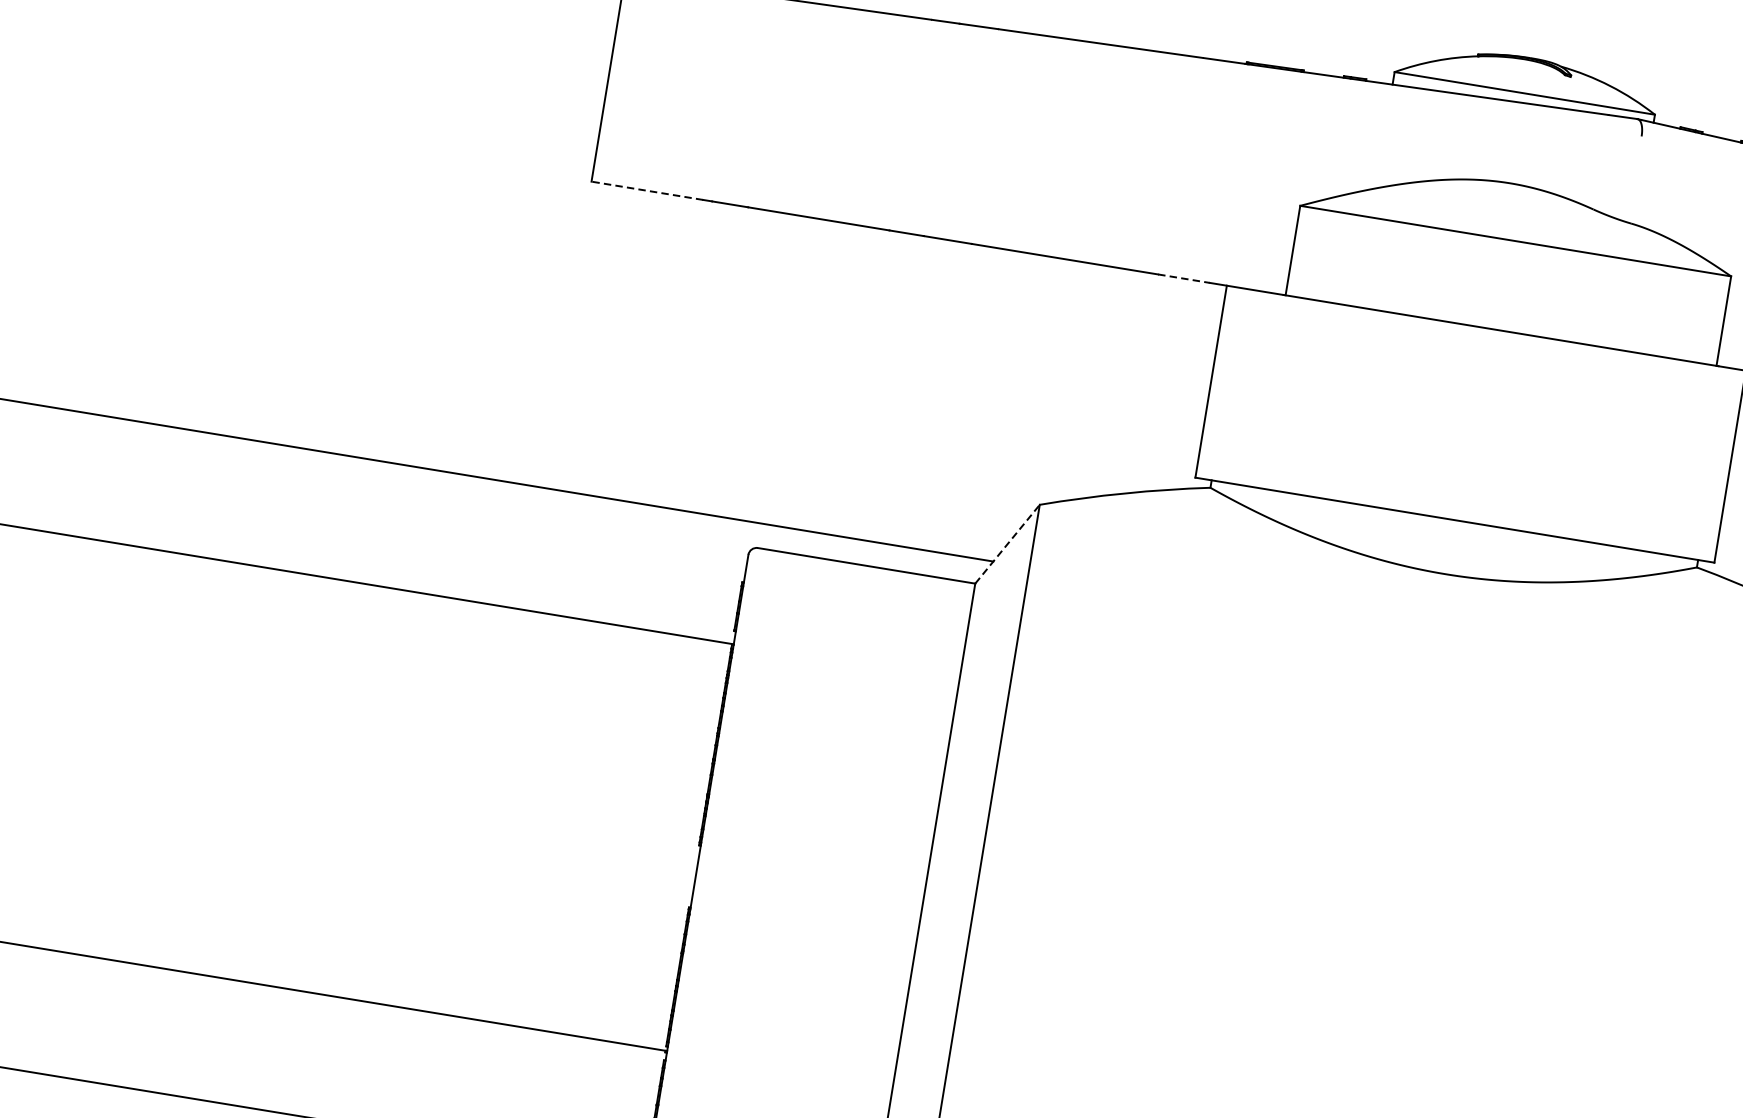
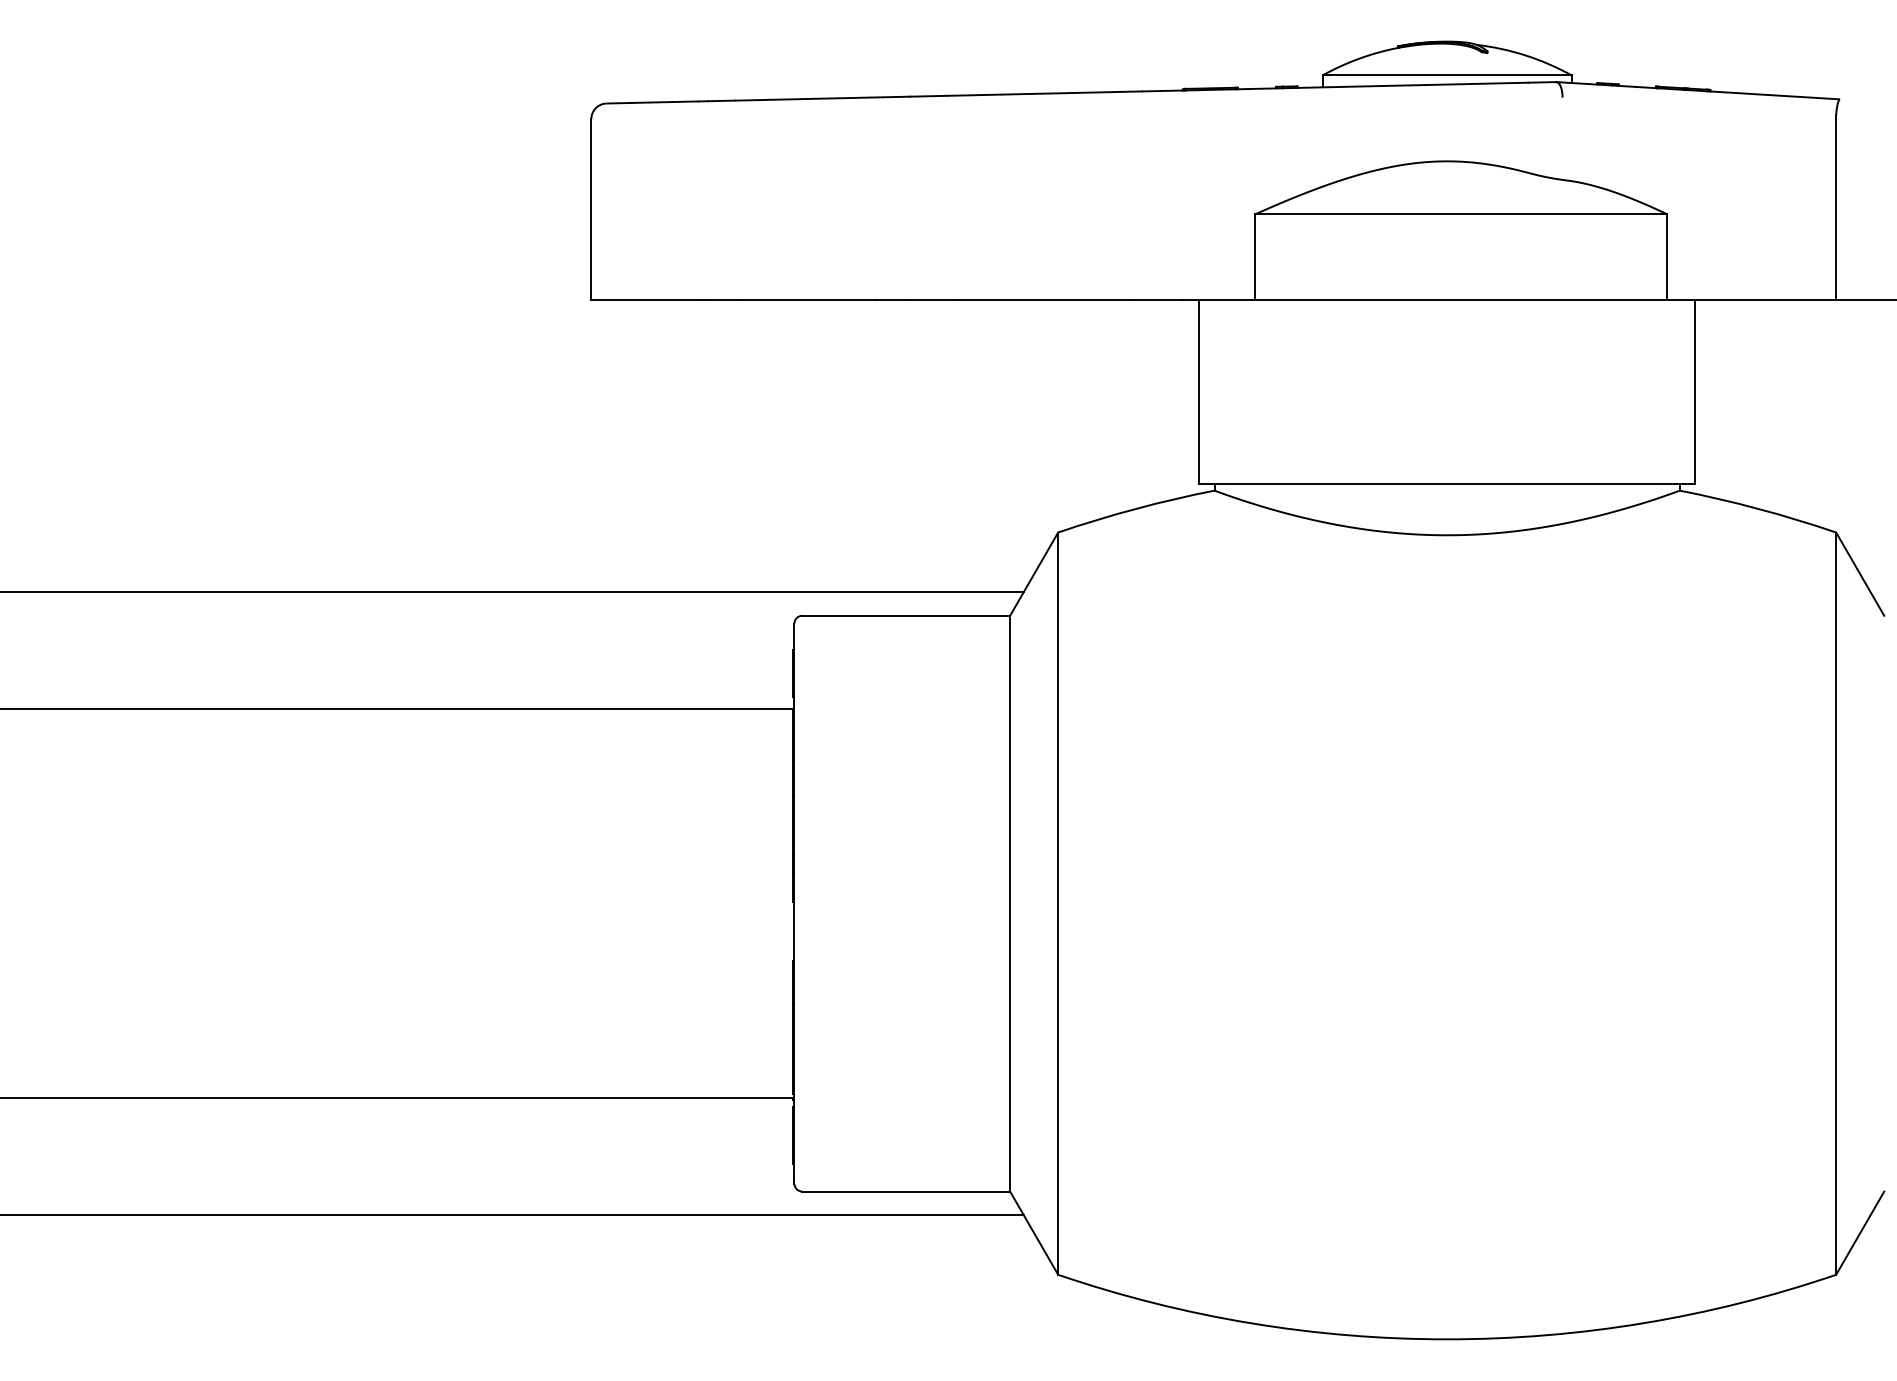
line: (647, 190) -> (644, 299), dashed -> solid
line: (1183, 278) -> (1157, 299), dashed -> solid
line: (1008, 543) -> (1034, 573), dashed -> solid

